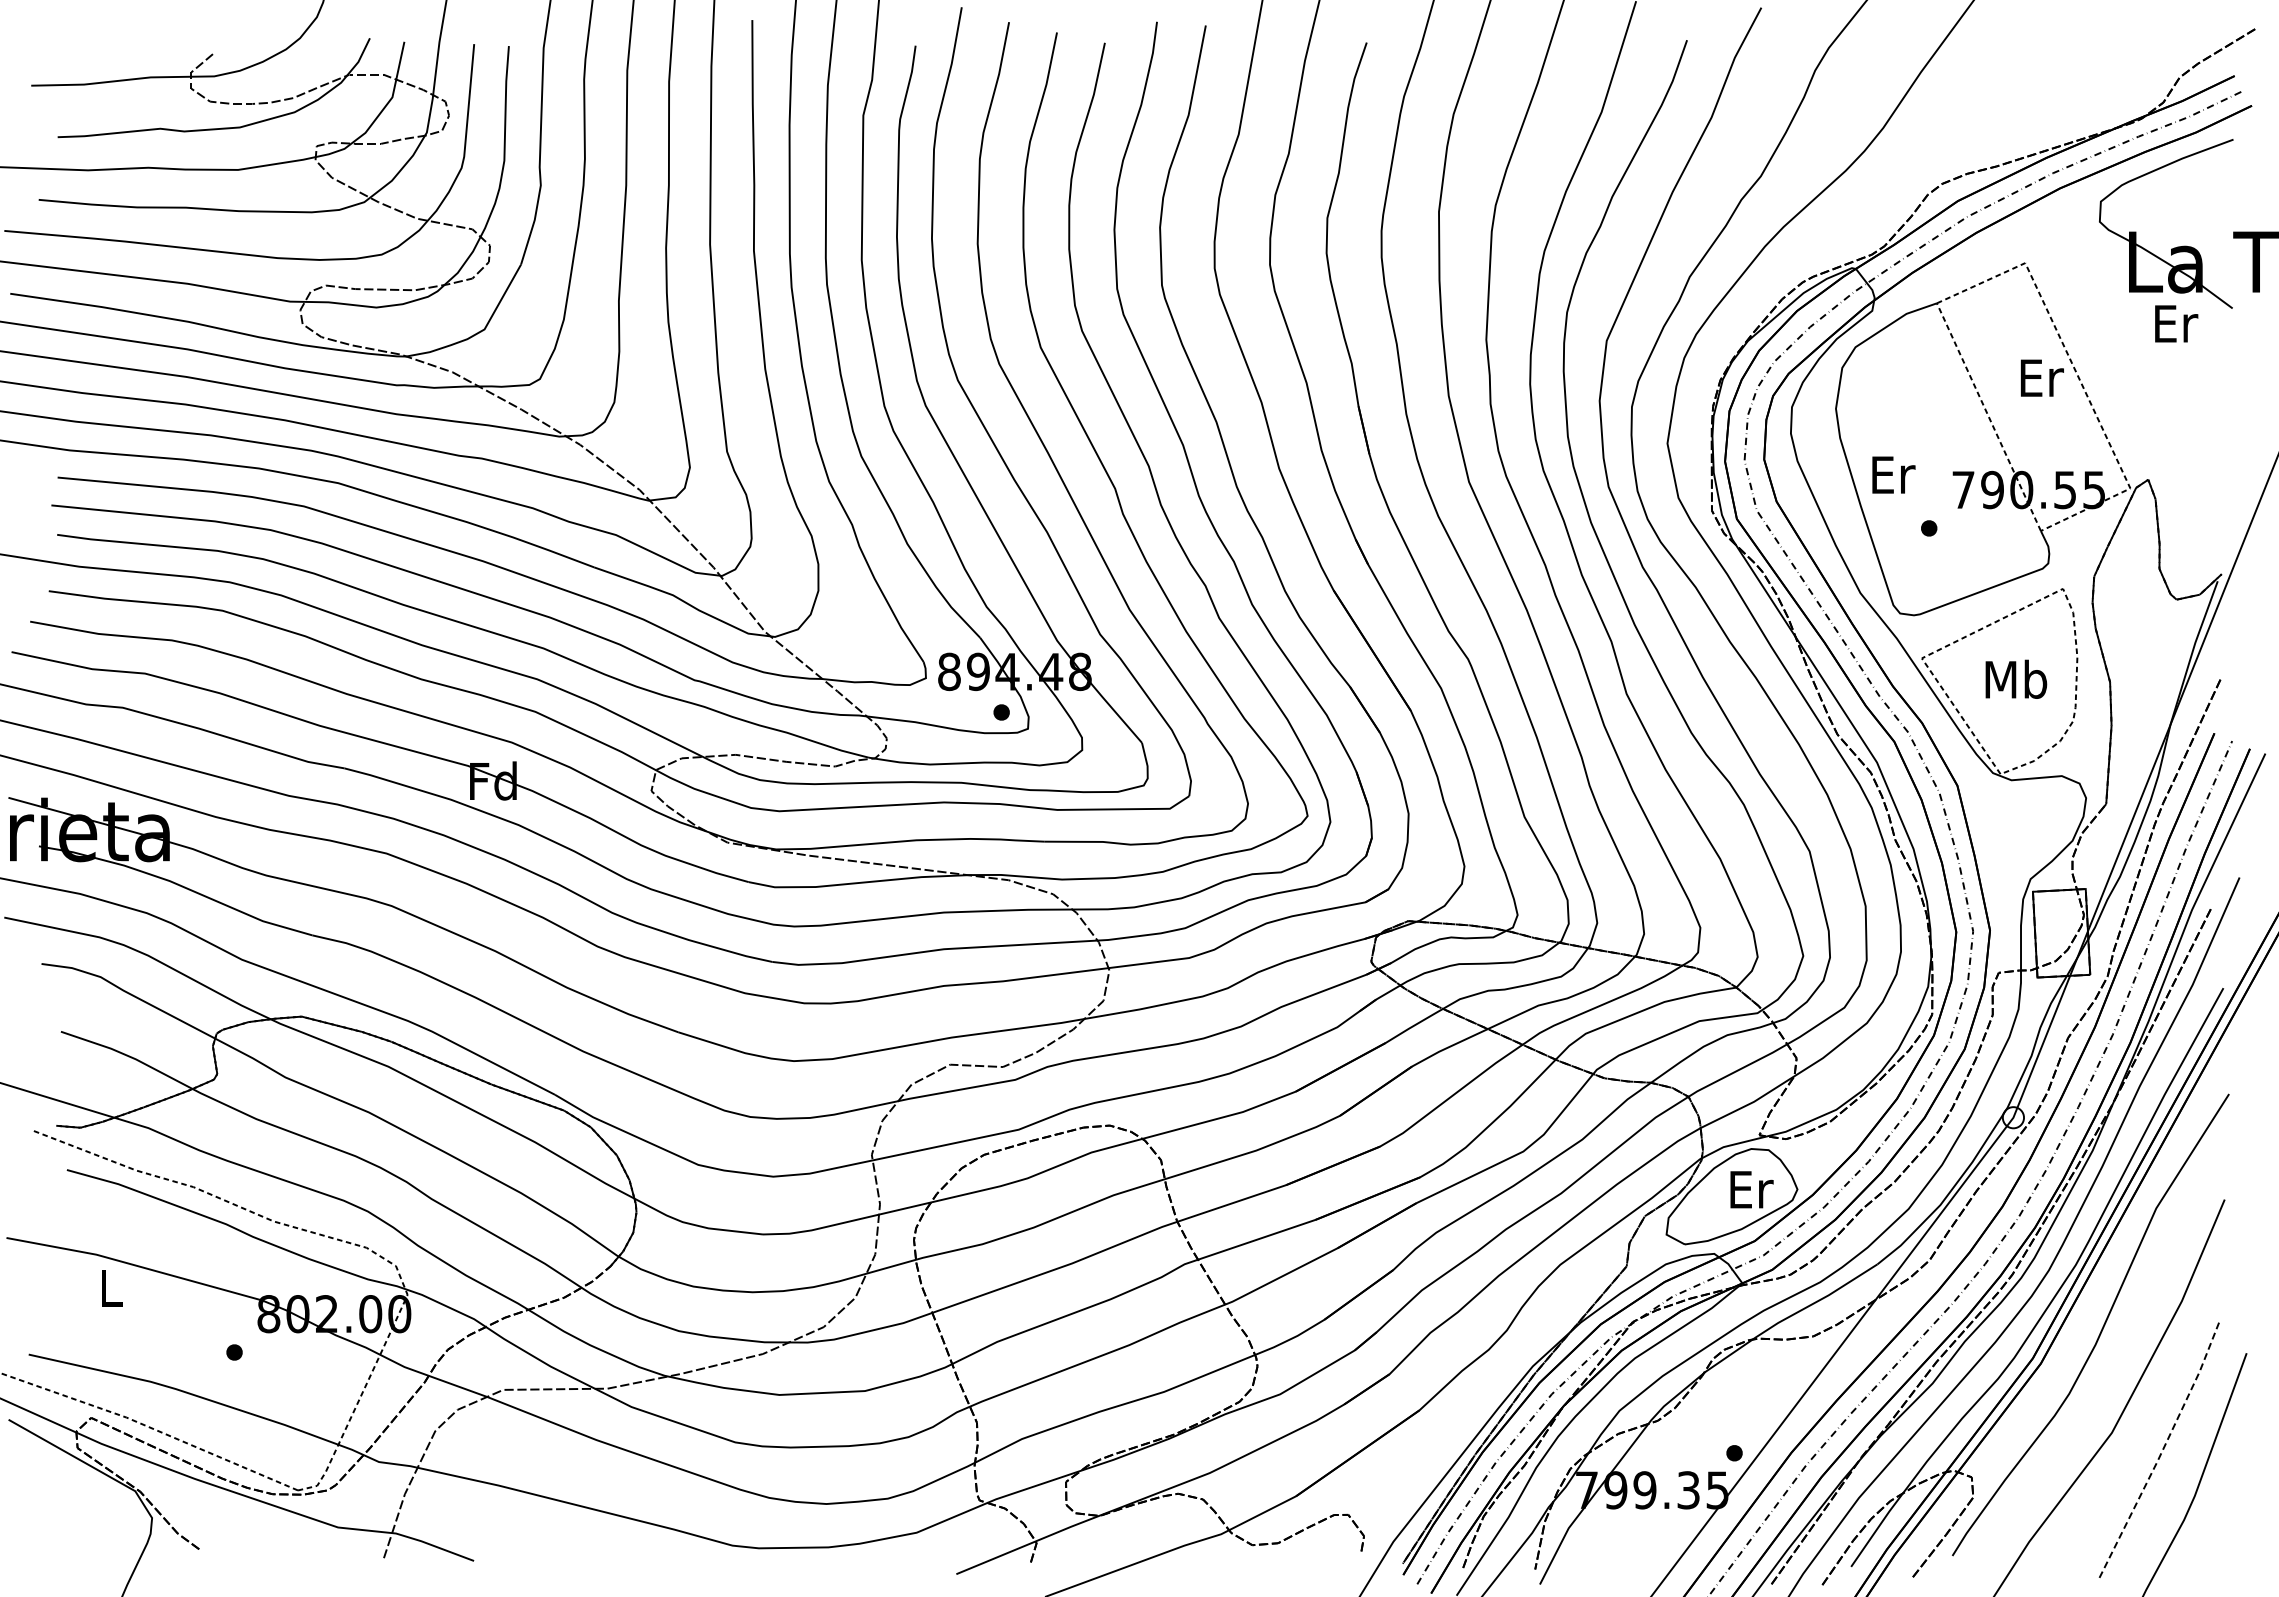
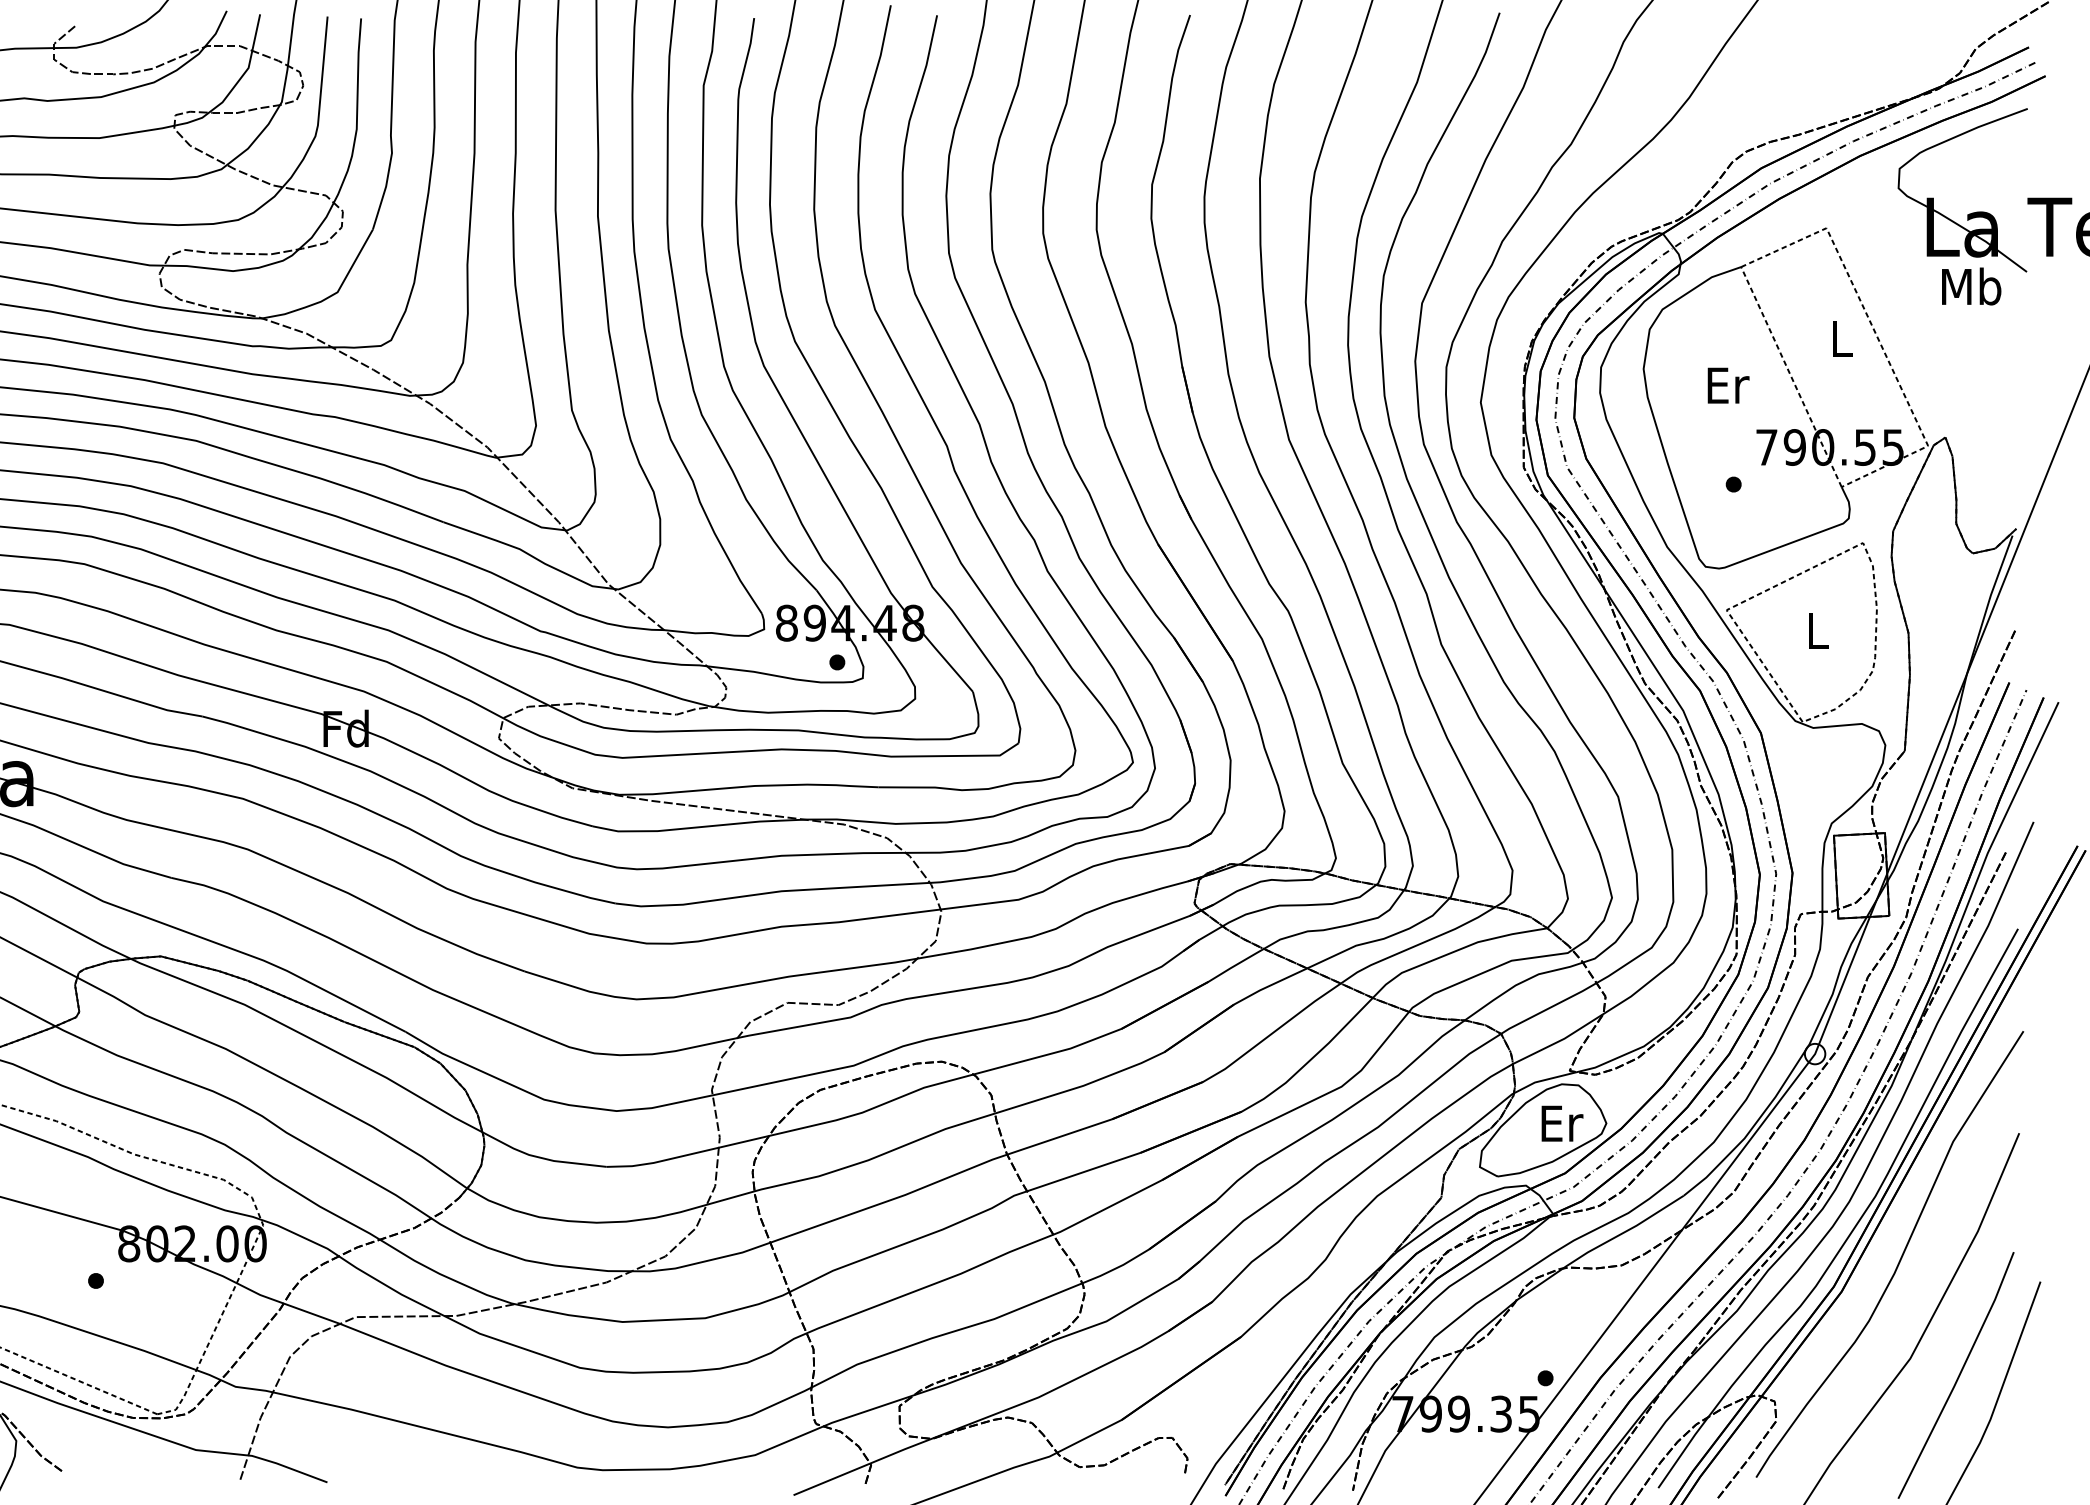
text: (2175, 323) -> (1971, 286), Er -> Mb
text: (2041, 377) -> (1842, 338), Er -> L
text: (1893, 474) -> (1728, 385), moved
text: (2016, 678) -> (1818, 629), Mb -> L
line: (2162, 1450) -> (1959, 1375), dashed -> solid

